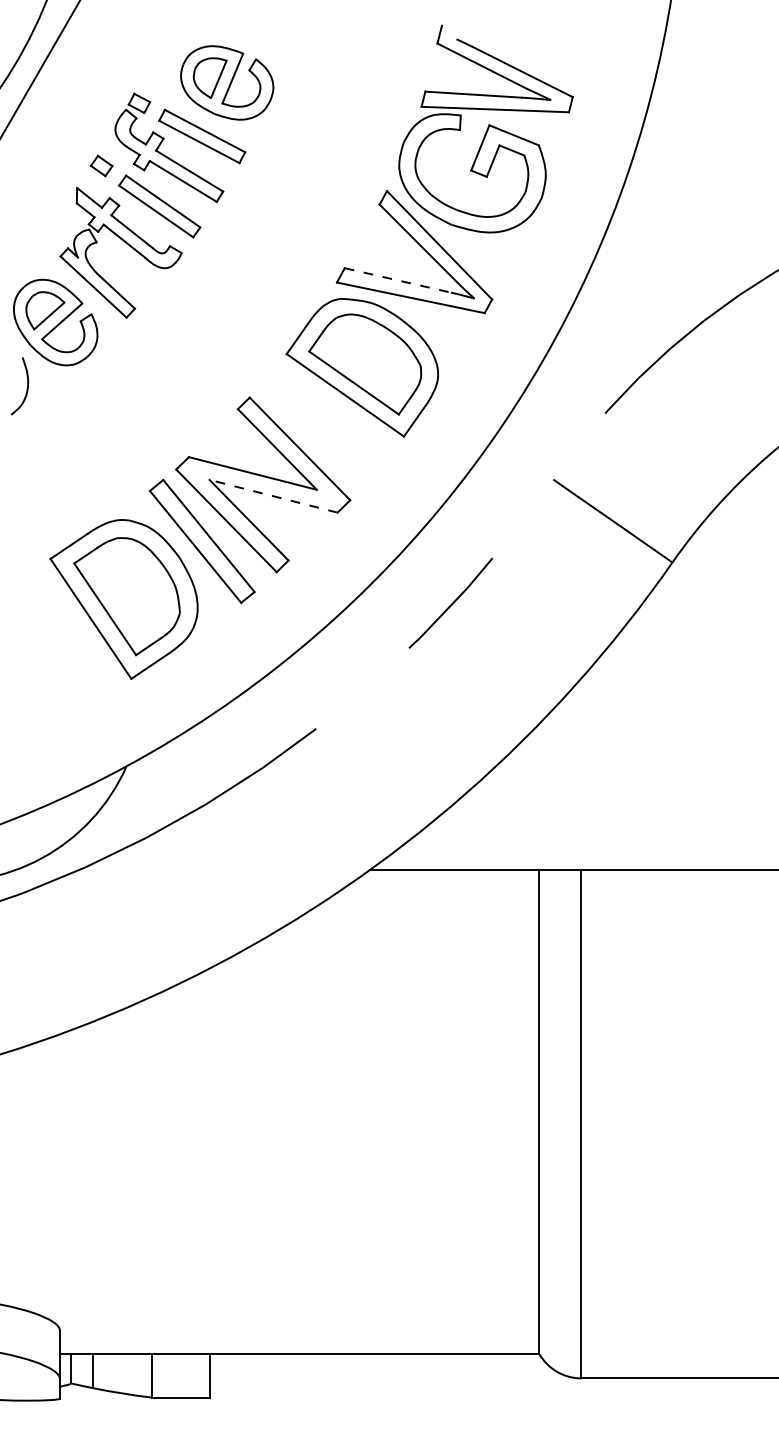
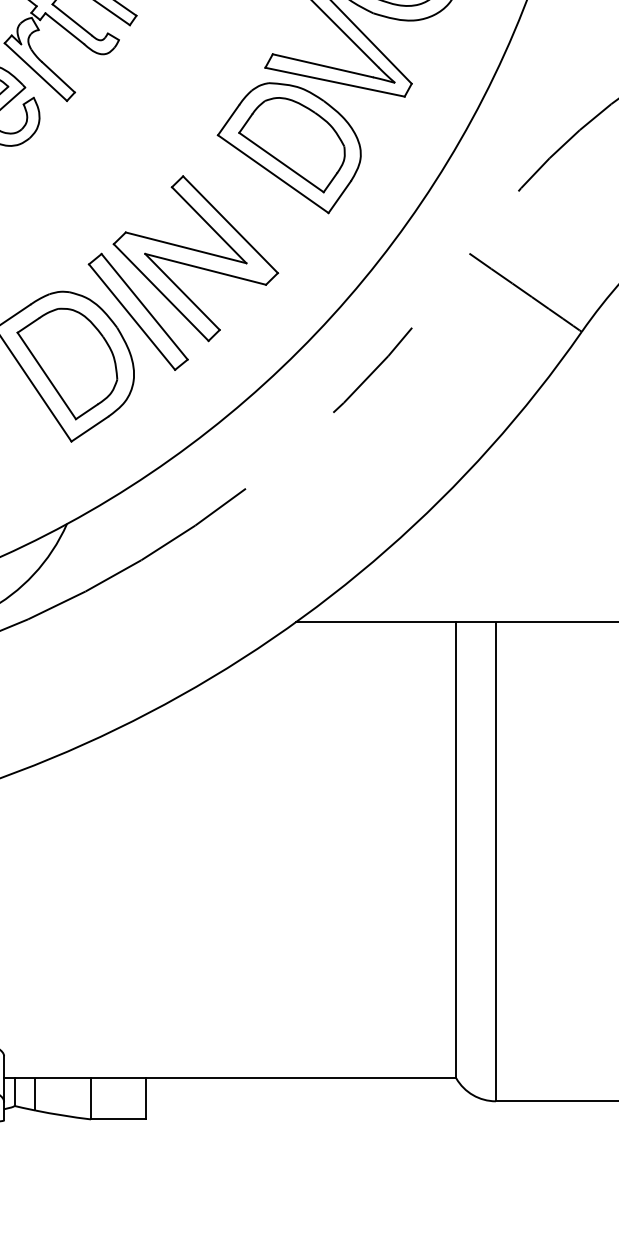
line: (398, 280) -> (323, 65), dashed -> solid
line: (273, 496) -> (205, 269), dashed -> solid

